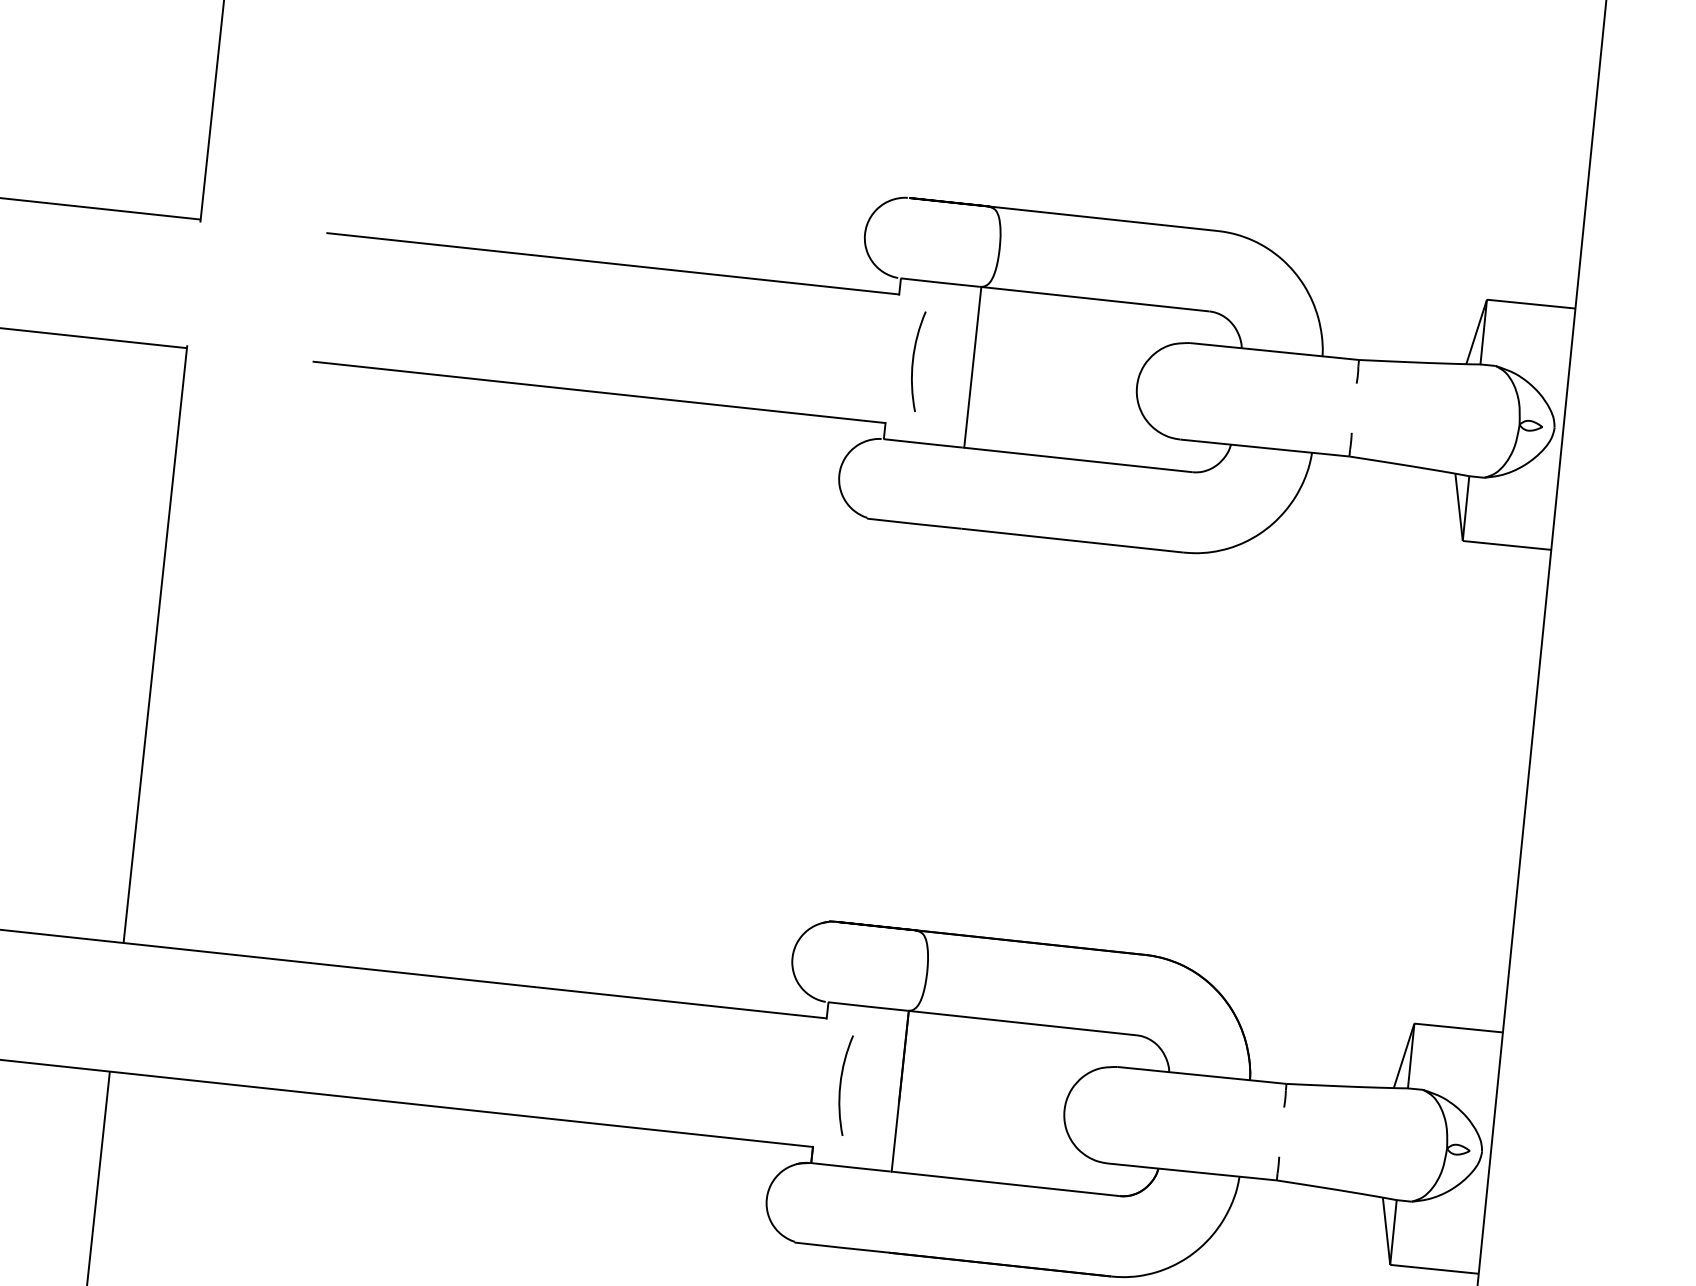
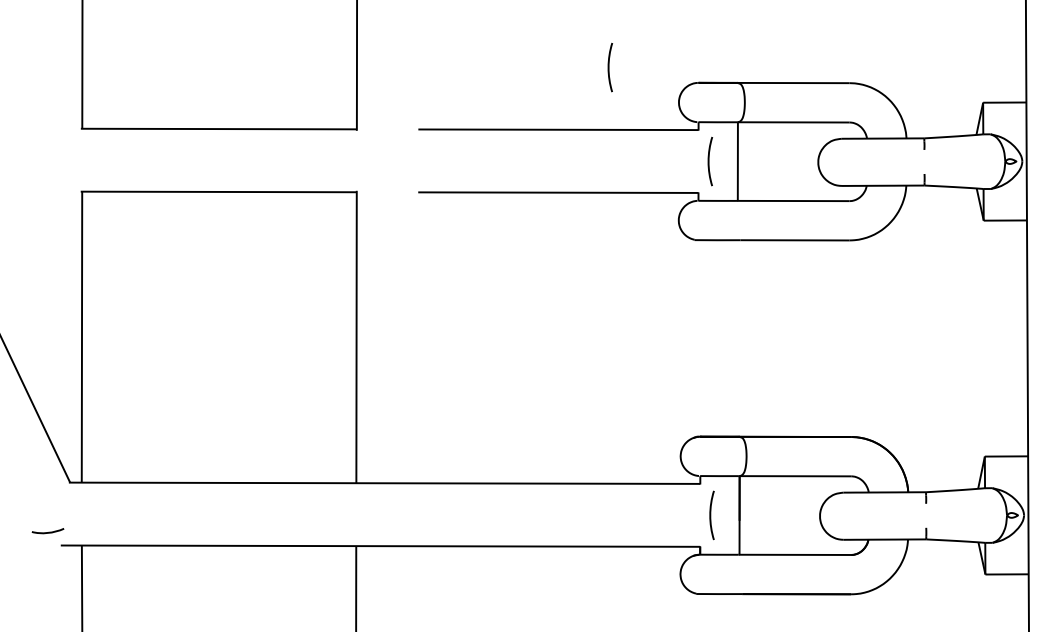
curve: (730, 147) -> (609, 67), added

